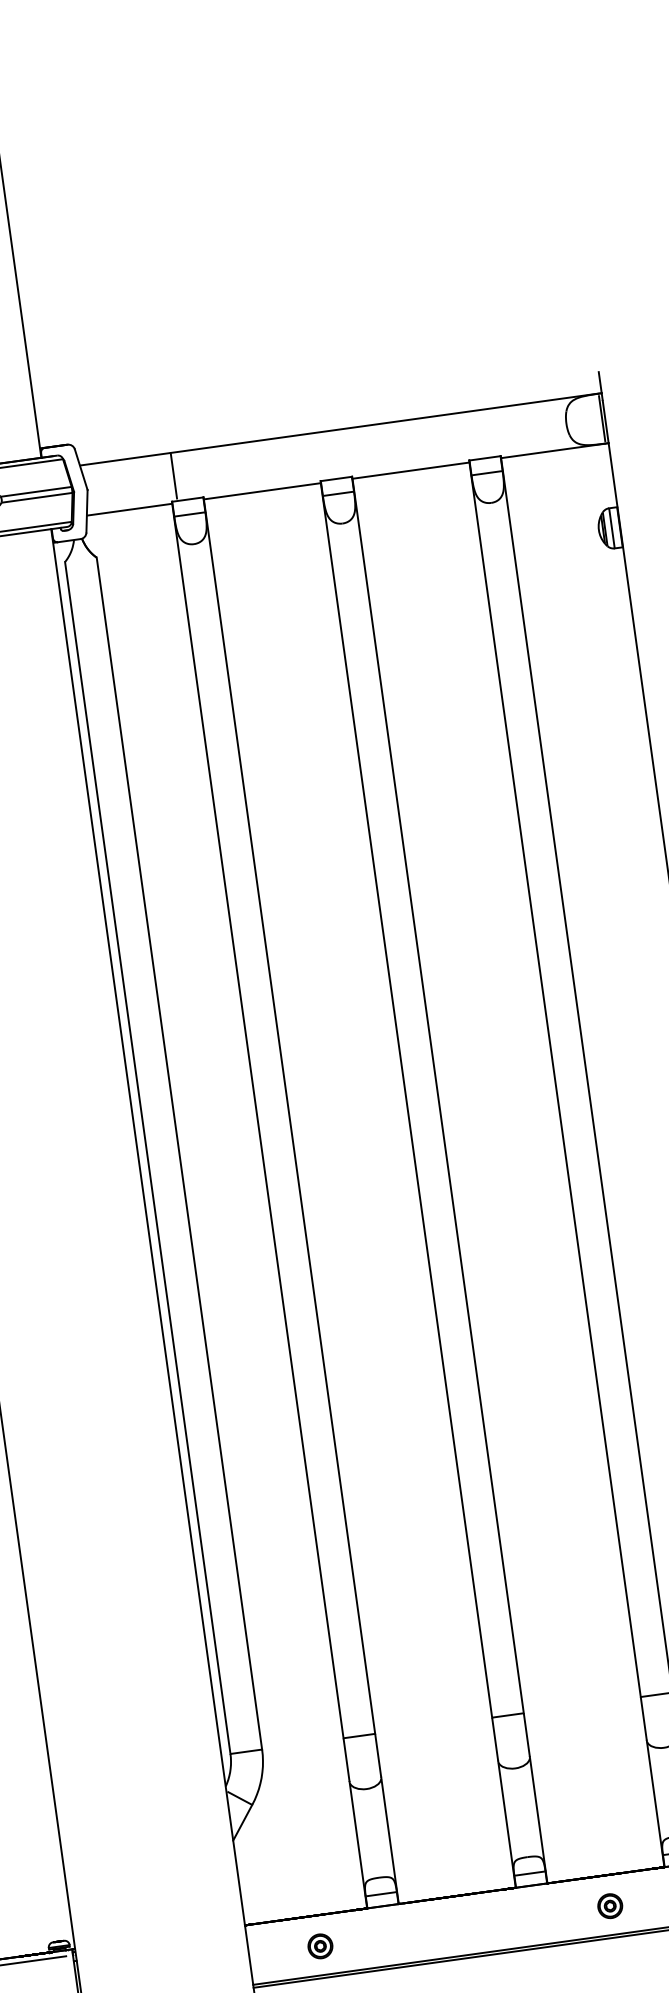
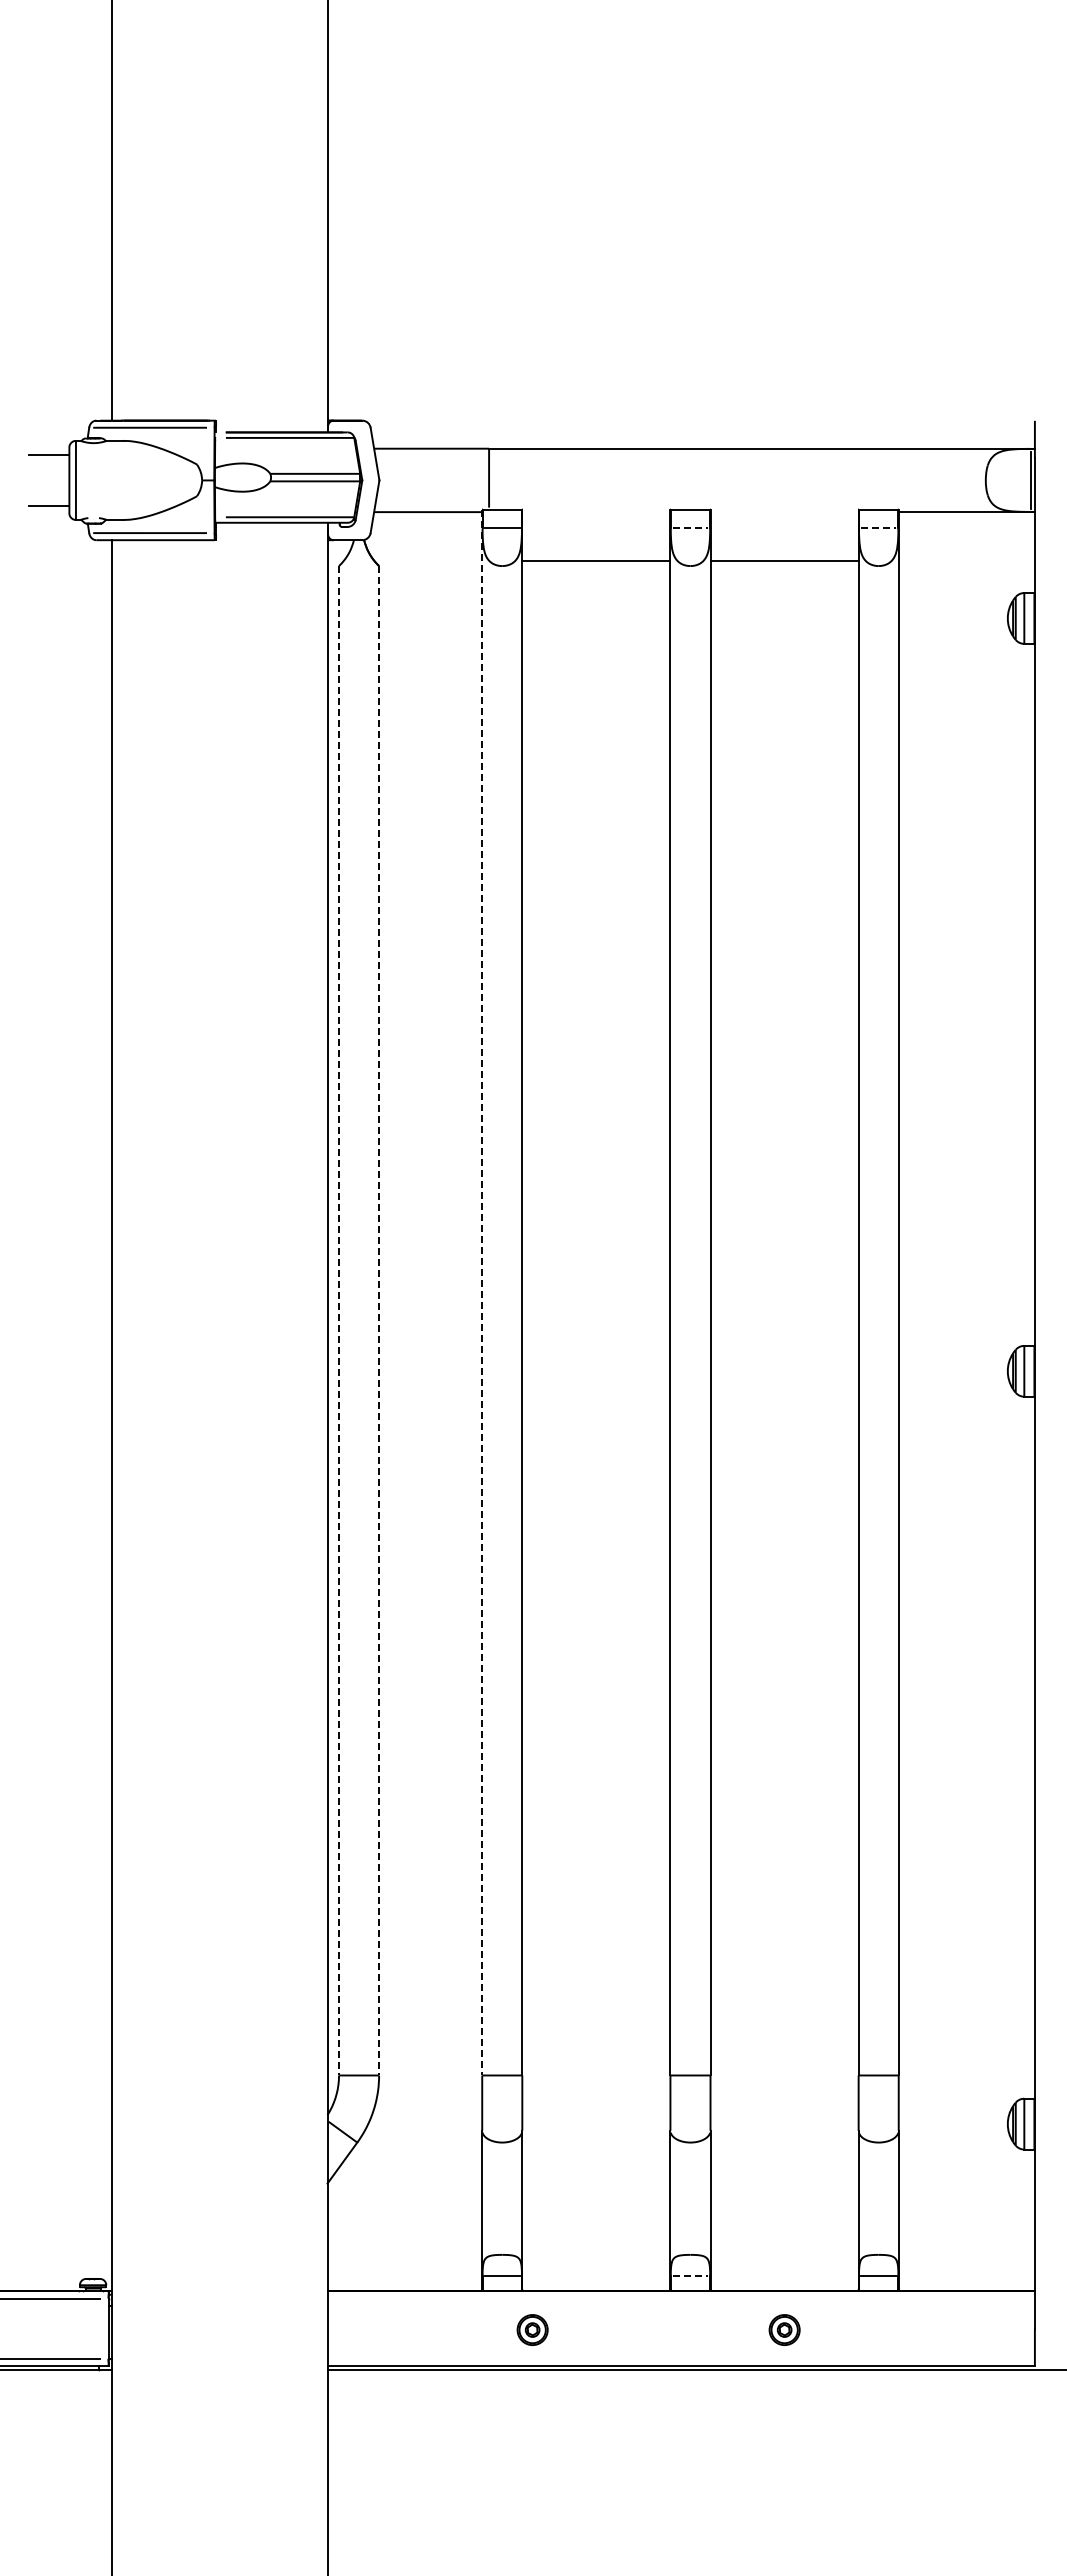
line: (410, 470) -> (784, 561), moved
line: (486, 473) -> (878, 528), solid -> dashed
line: (262, 491) -> (596, 561), moved
line: (338, 493) -> (690, 528), solid -> dashed
line: (257, 1119) -> (482, 1292), solid -> dashed
line: (179, 1153) -> (379, 1320), solid -> dashed
line: (148, 1157) -> (339, 1320), solid -> dashed
line: (529, 1873) -> (690, 2275), solid -> dashed
part: (320, 1945) -> (532, 2329), moved

